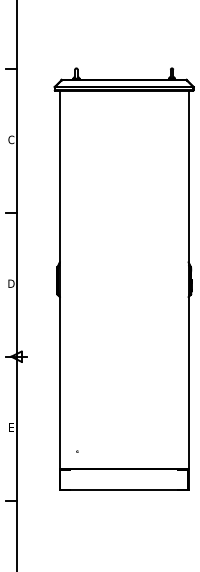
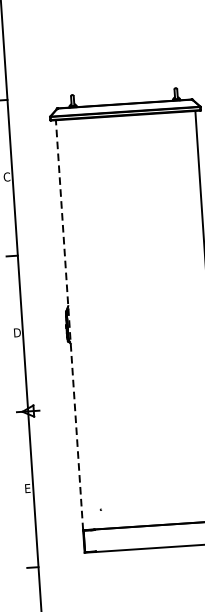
line: (59, 279) -> (69, 324), solid -> dashed

